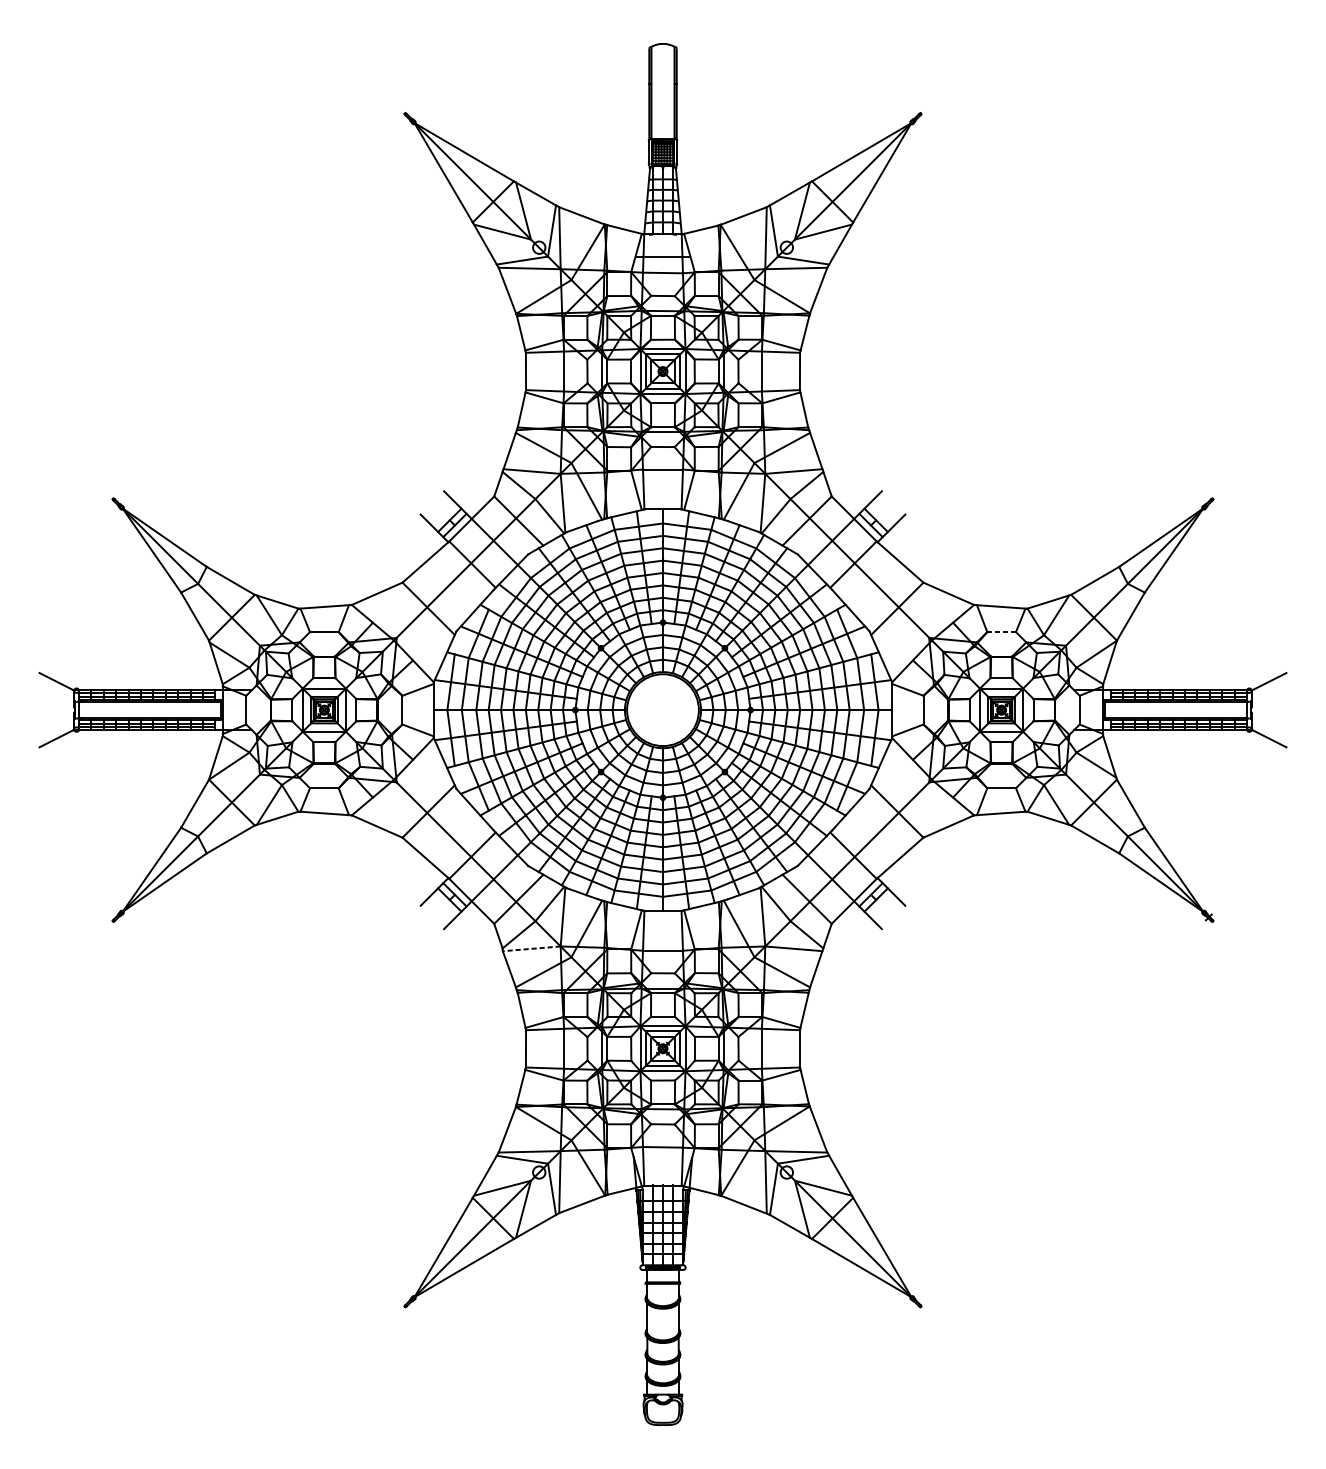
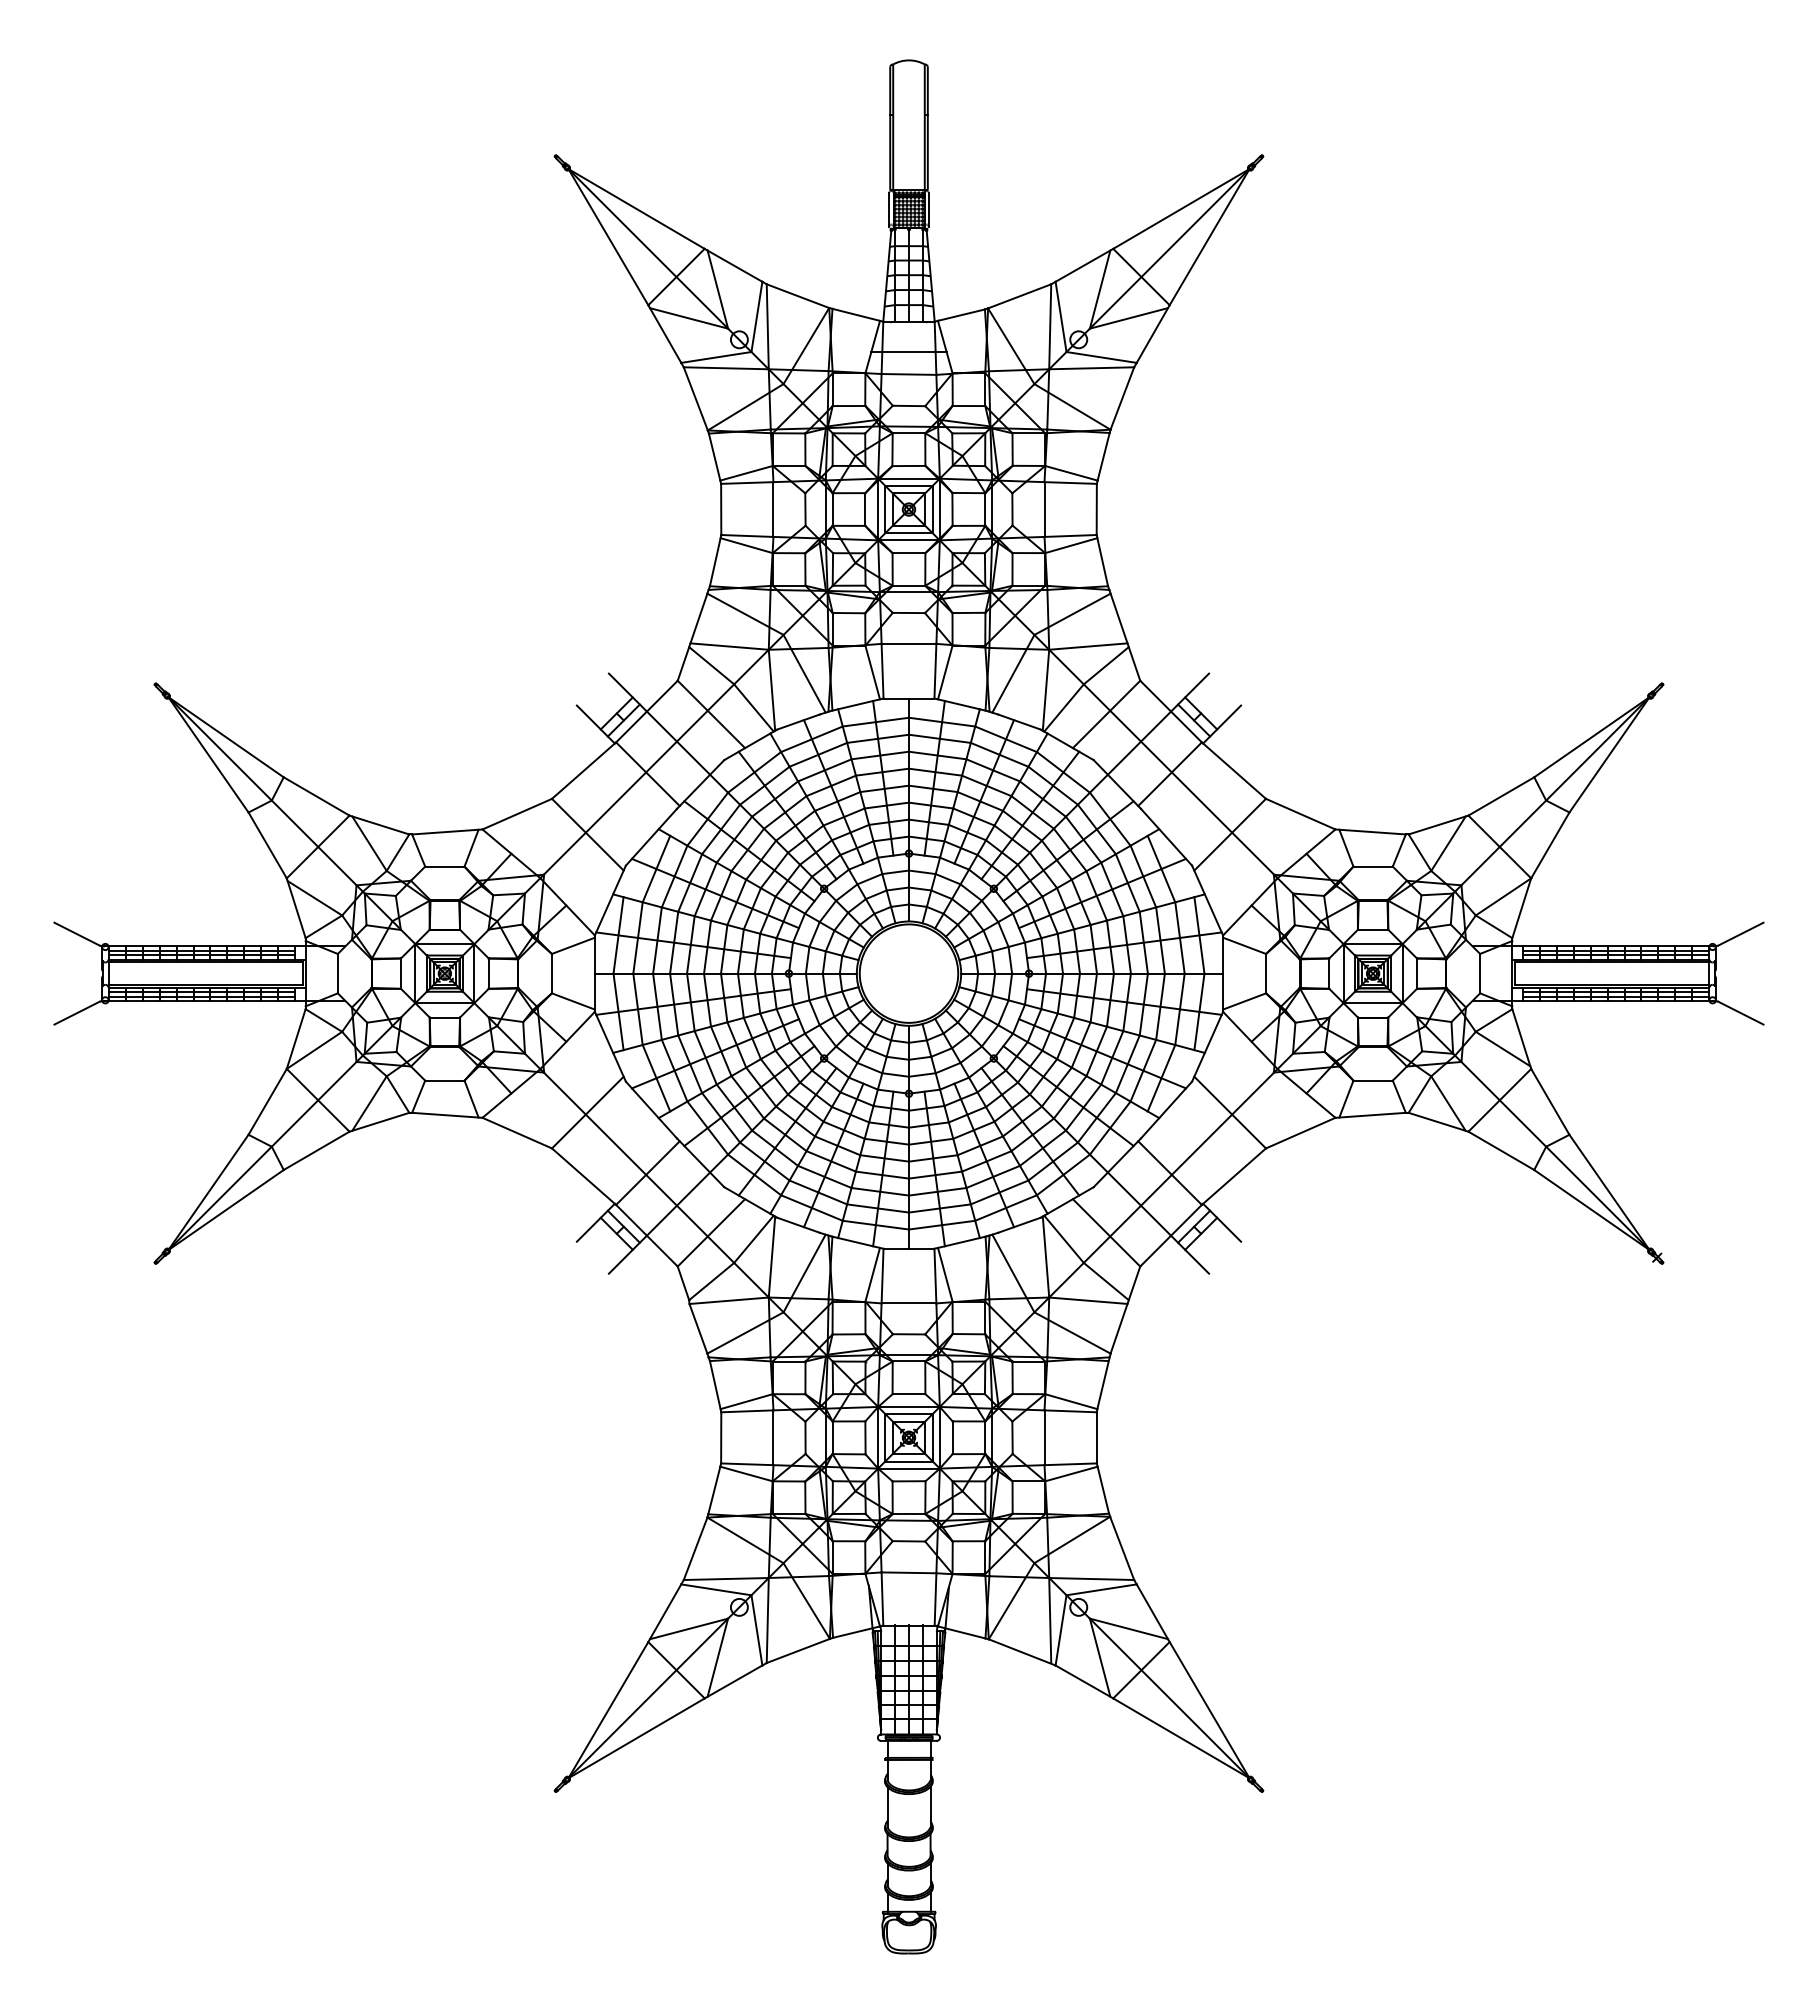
line: (1001, 631) -> (1373, 866), dashed -> solid
line: (532, 948) -> (729, 1300), dashed -> solid

